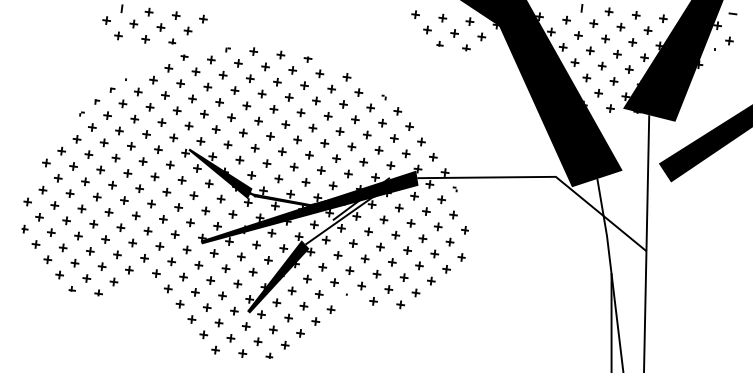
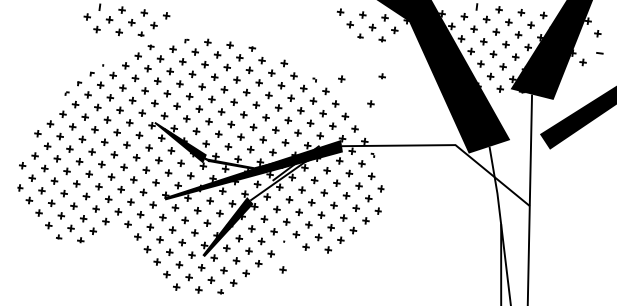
line: (732, 13) -> (599, 52), moved
part: (711, 75) -> (583, 62), added
part: (466, 92) -> (382, 75), added
part: (416, 96) -> (341, 79), added
part: (452, 126) -> (370, 103), added
part: (345, 328) -> (283, 269), added

